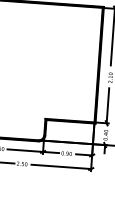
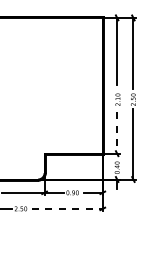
line: (108, 105) -> (117, 132), solid -> dashed
line: (61, 166) -> (67, 208), solid -> dashed

